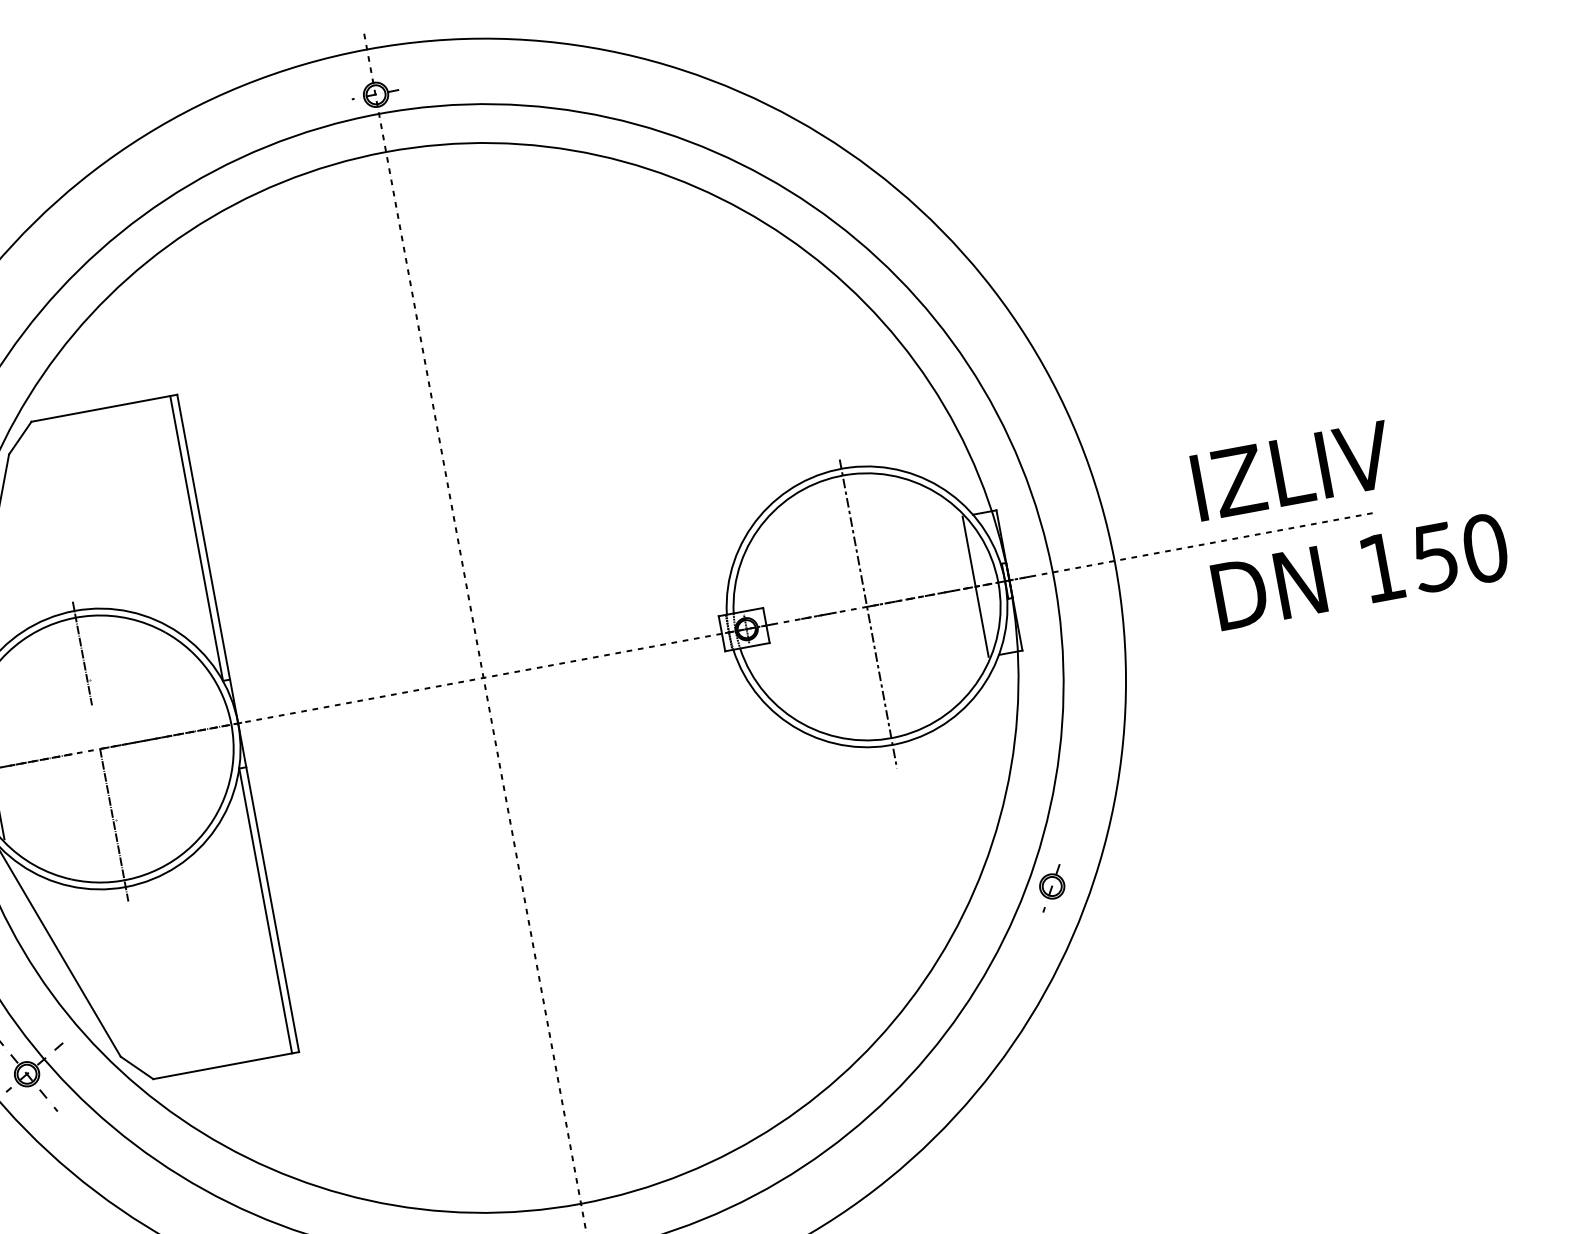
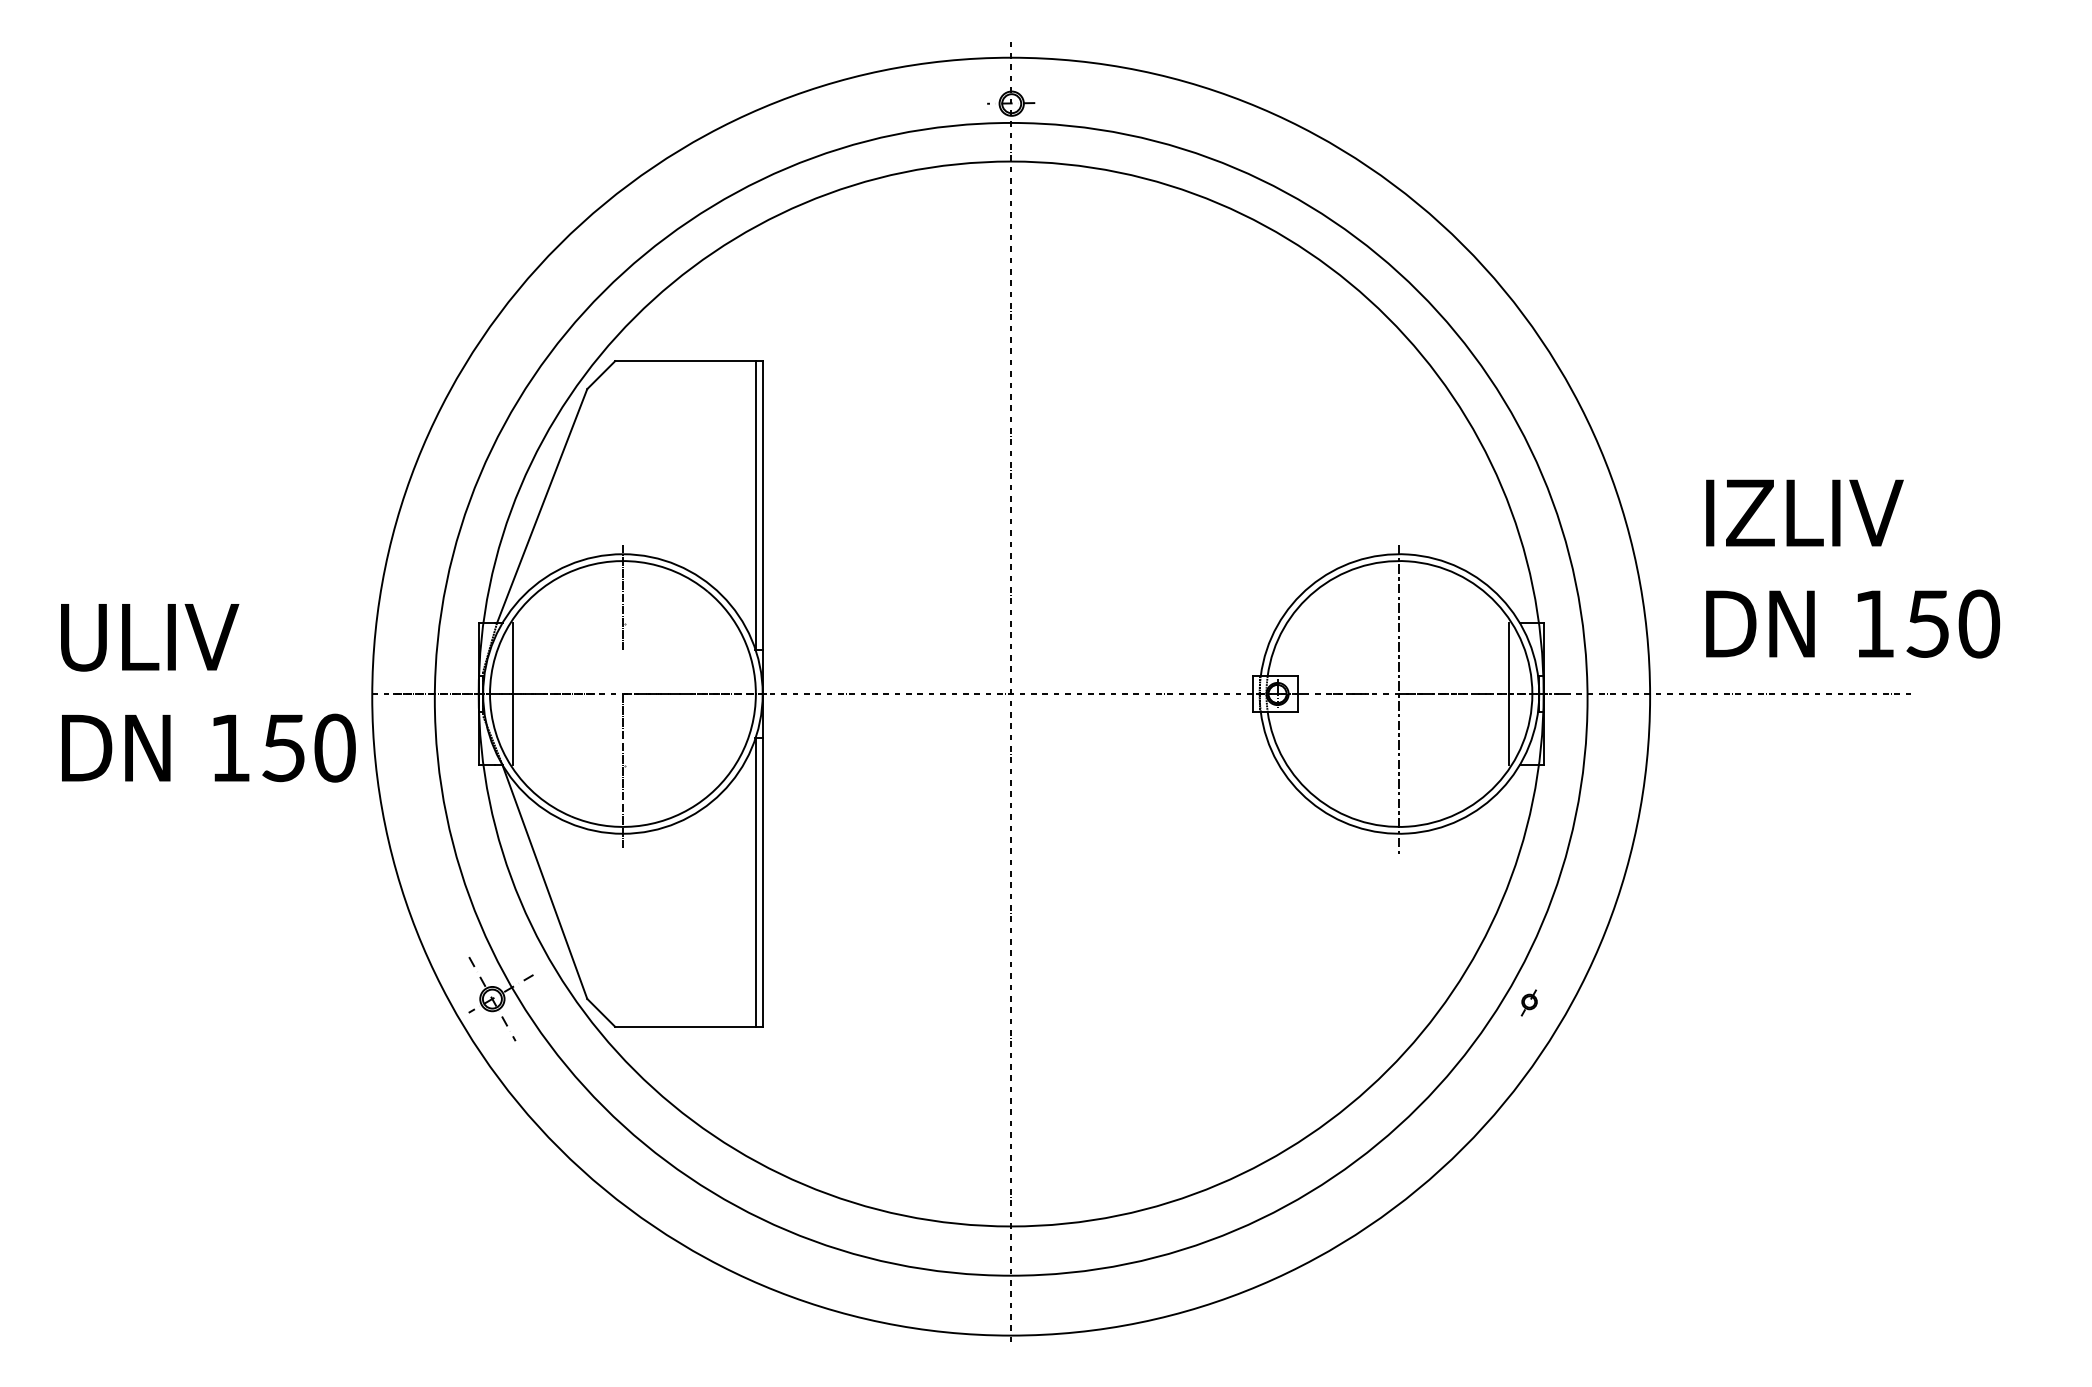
text: (1350, 516) -> (1853, 568), moved
part: (1051, 887) -> (1528, 1002), size x0.6

